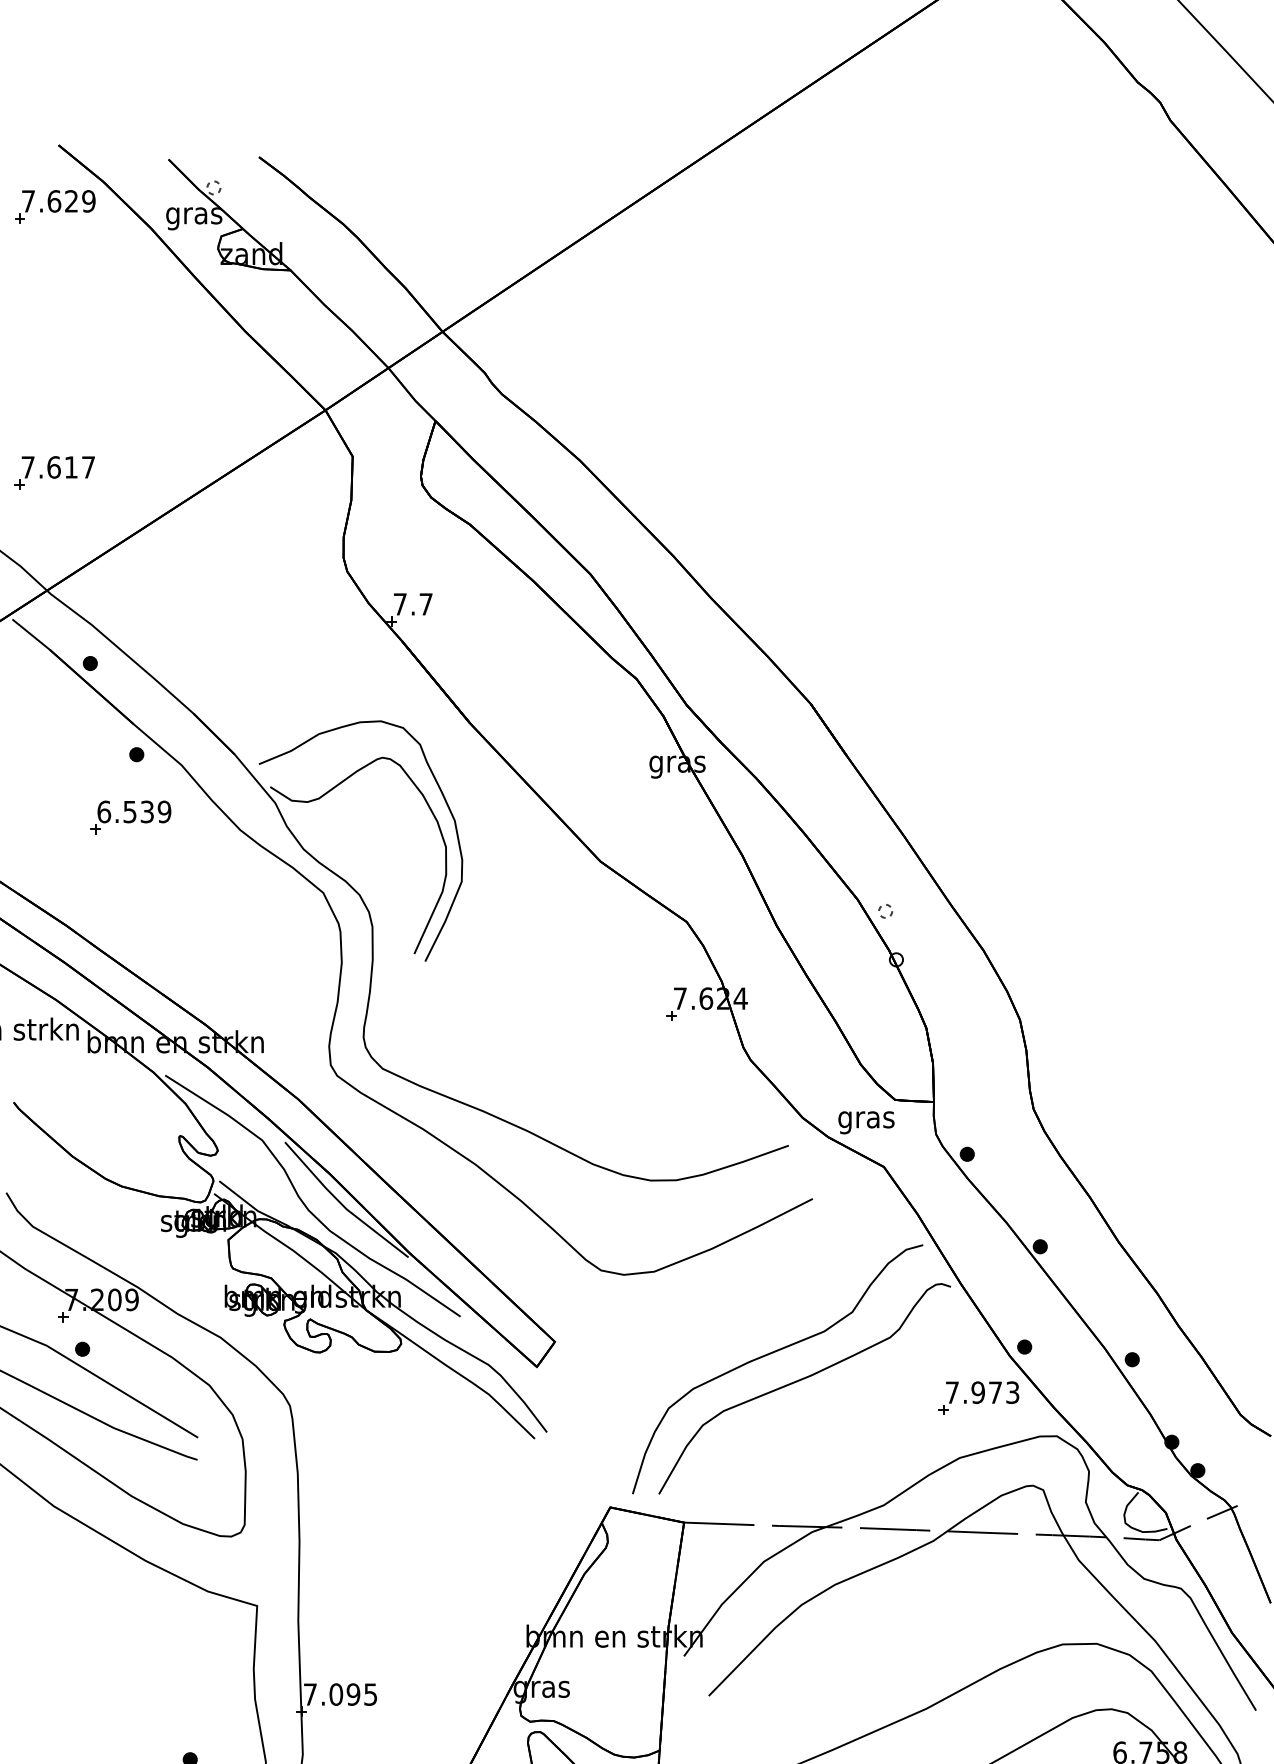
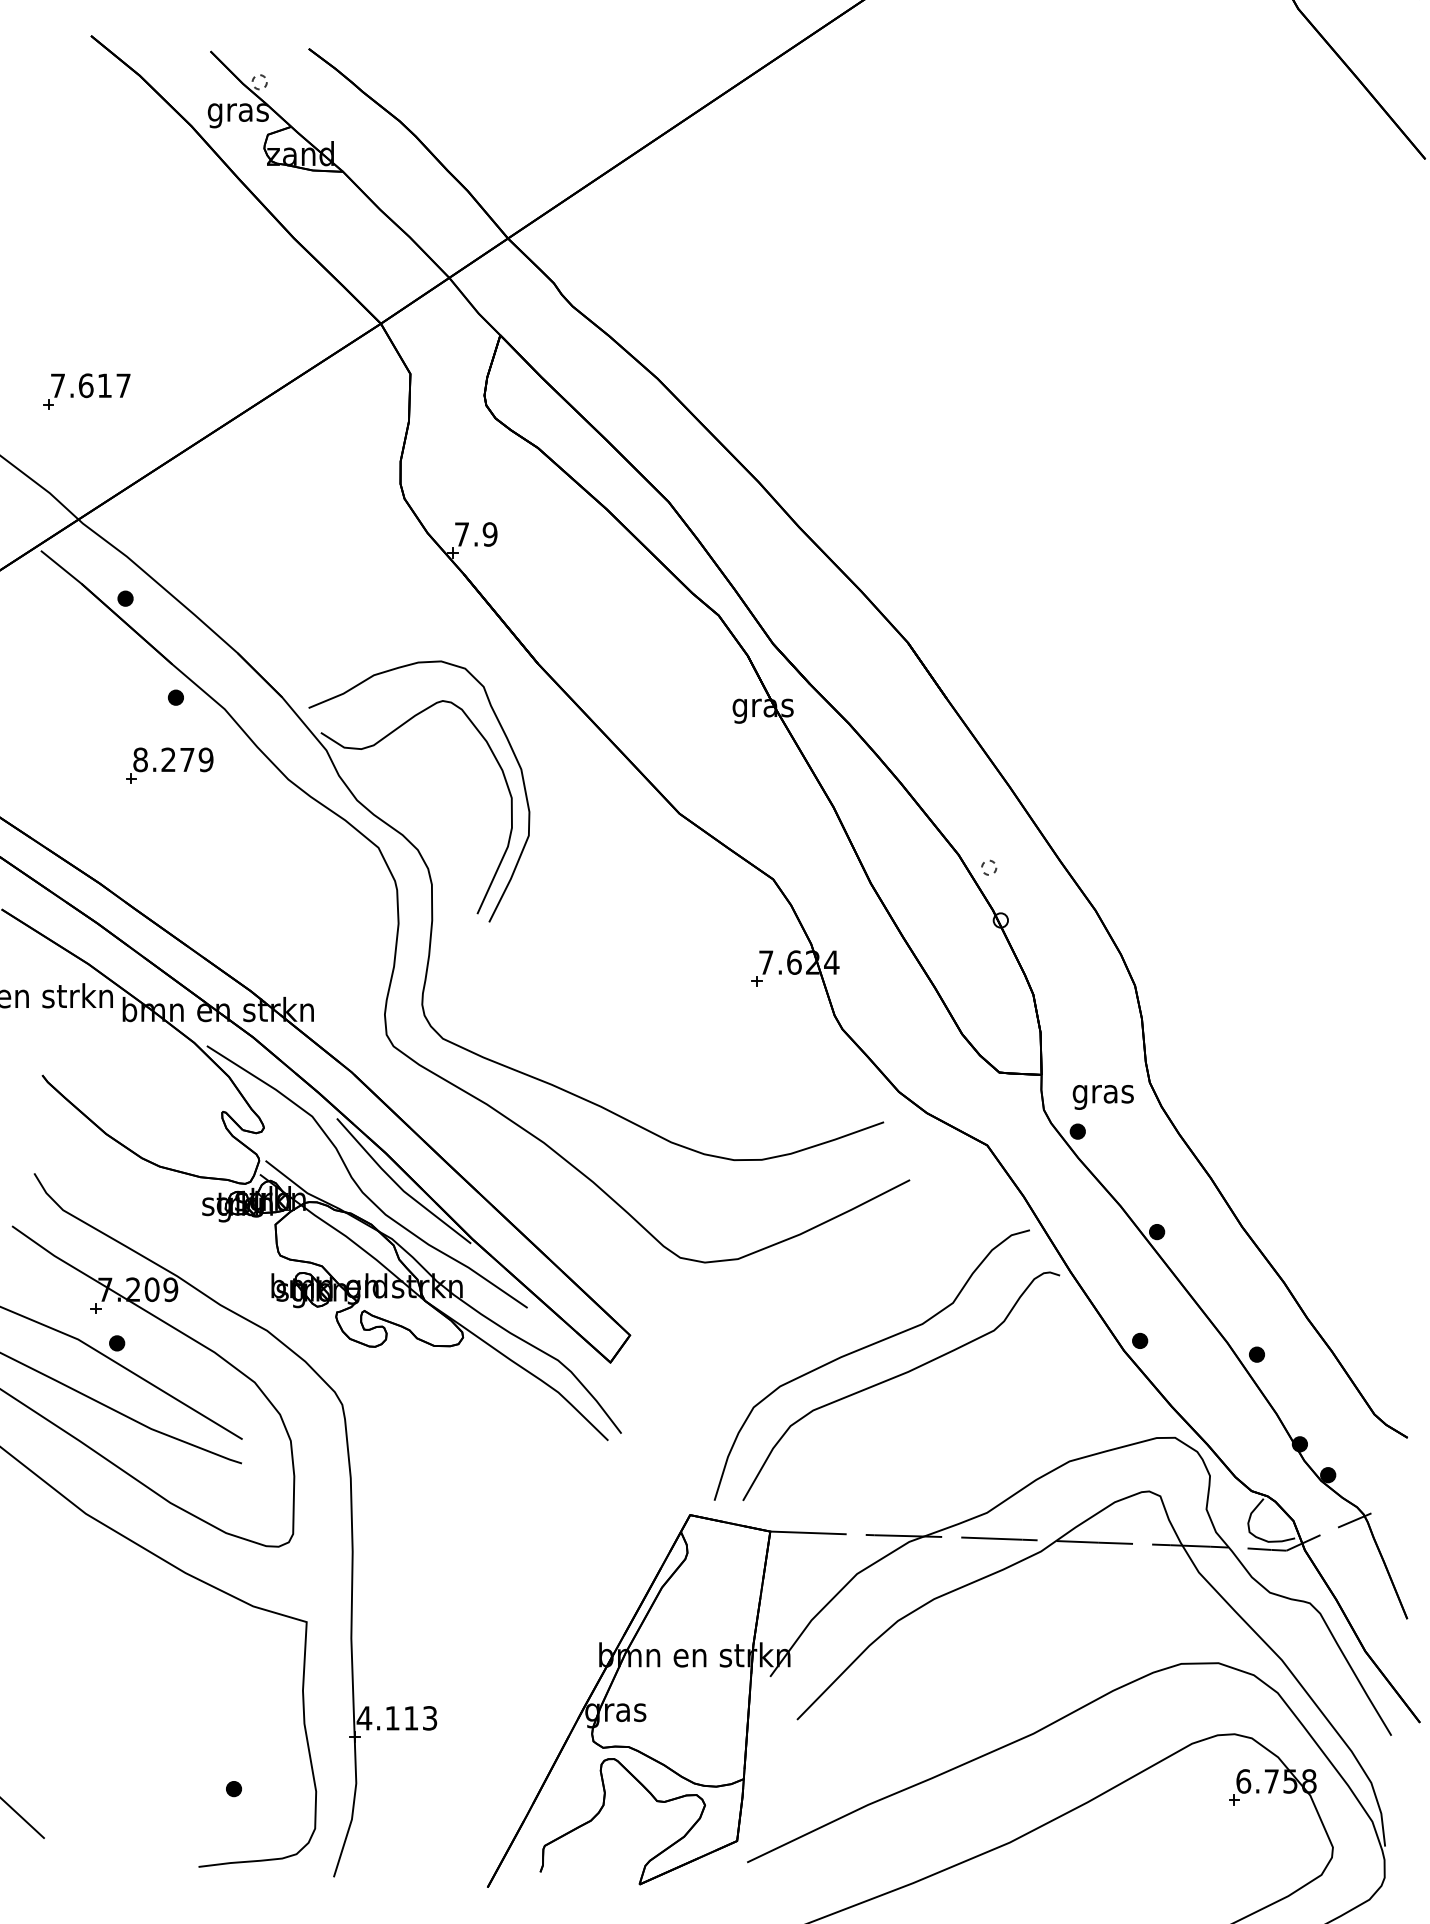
part: (55, 206) -> (87, 102), removed
text: (425, 604) -> (489, 534), 7.7 -> 7.9
text: (125, 811) -> (163, 759), 6.539 -> 8.279
text: (865, 1122) -> (1102, 1097), moved
part: (978, 1398) -> (1090, 1396), removed
text: (339, 1694) -> (396, 1718), 7.095 -> 4.113

